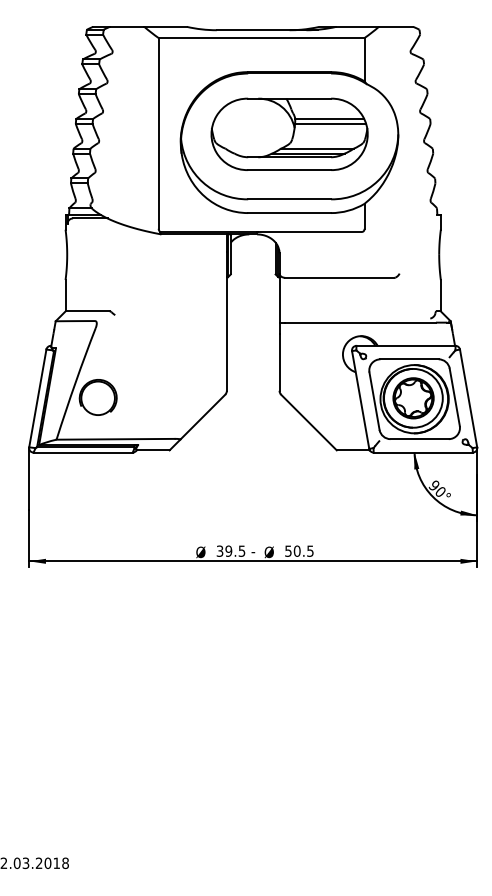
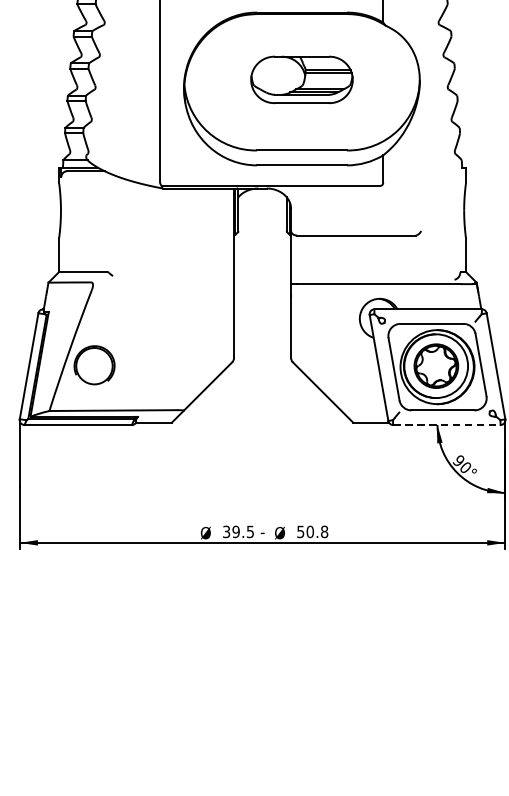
part: (289, 133) -> (301, 79), size x0.6
line: (423, 452) -> (447, 424), solid -> dashed
text: (310, 550) -> (324, 531), 50.5 -> 50.8

